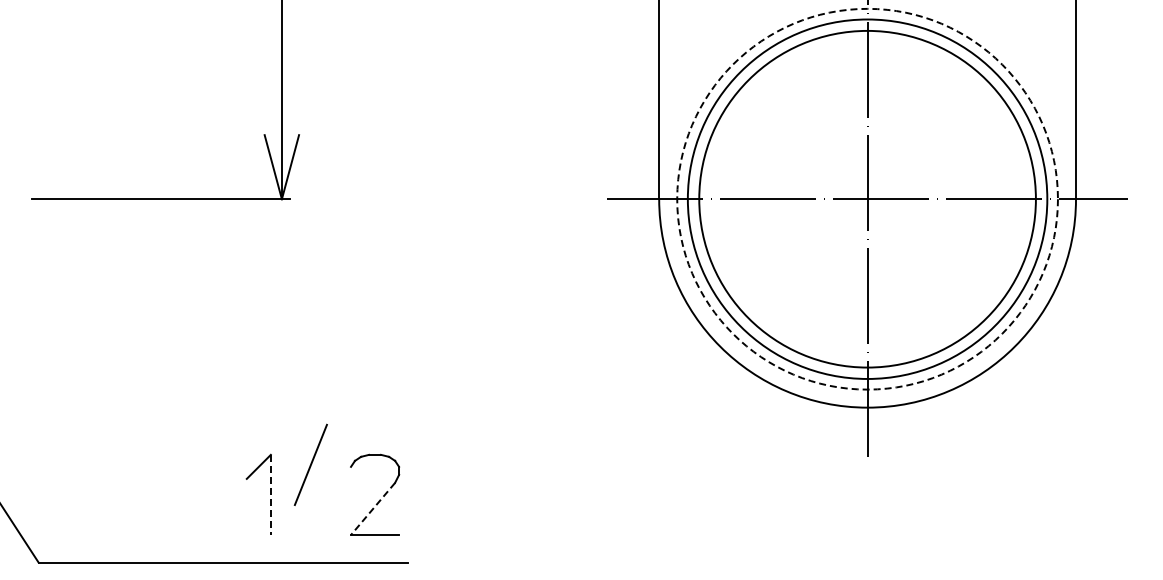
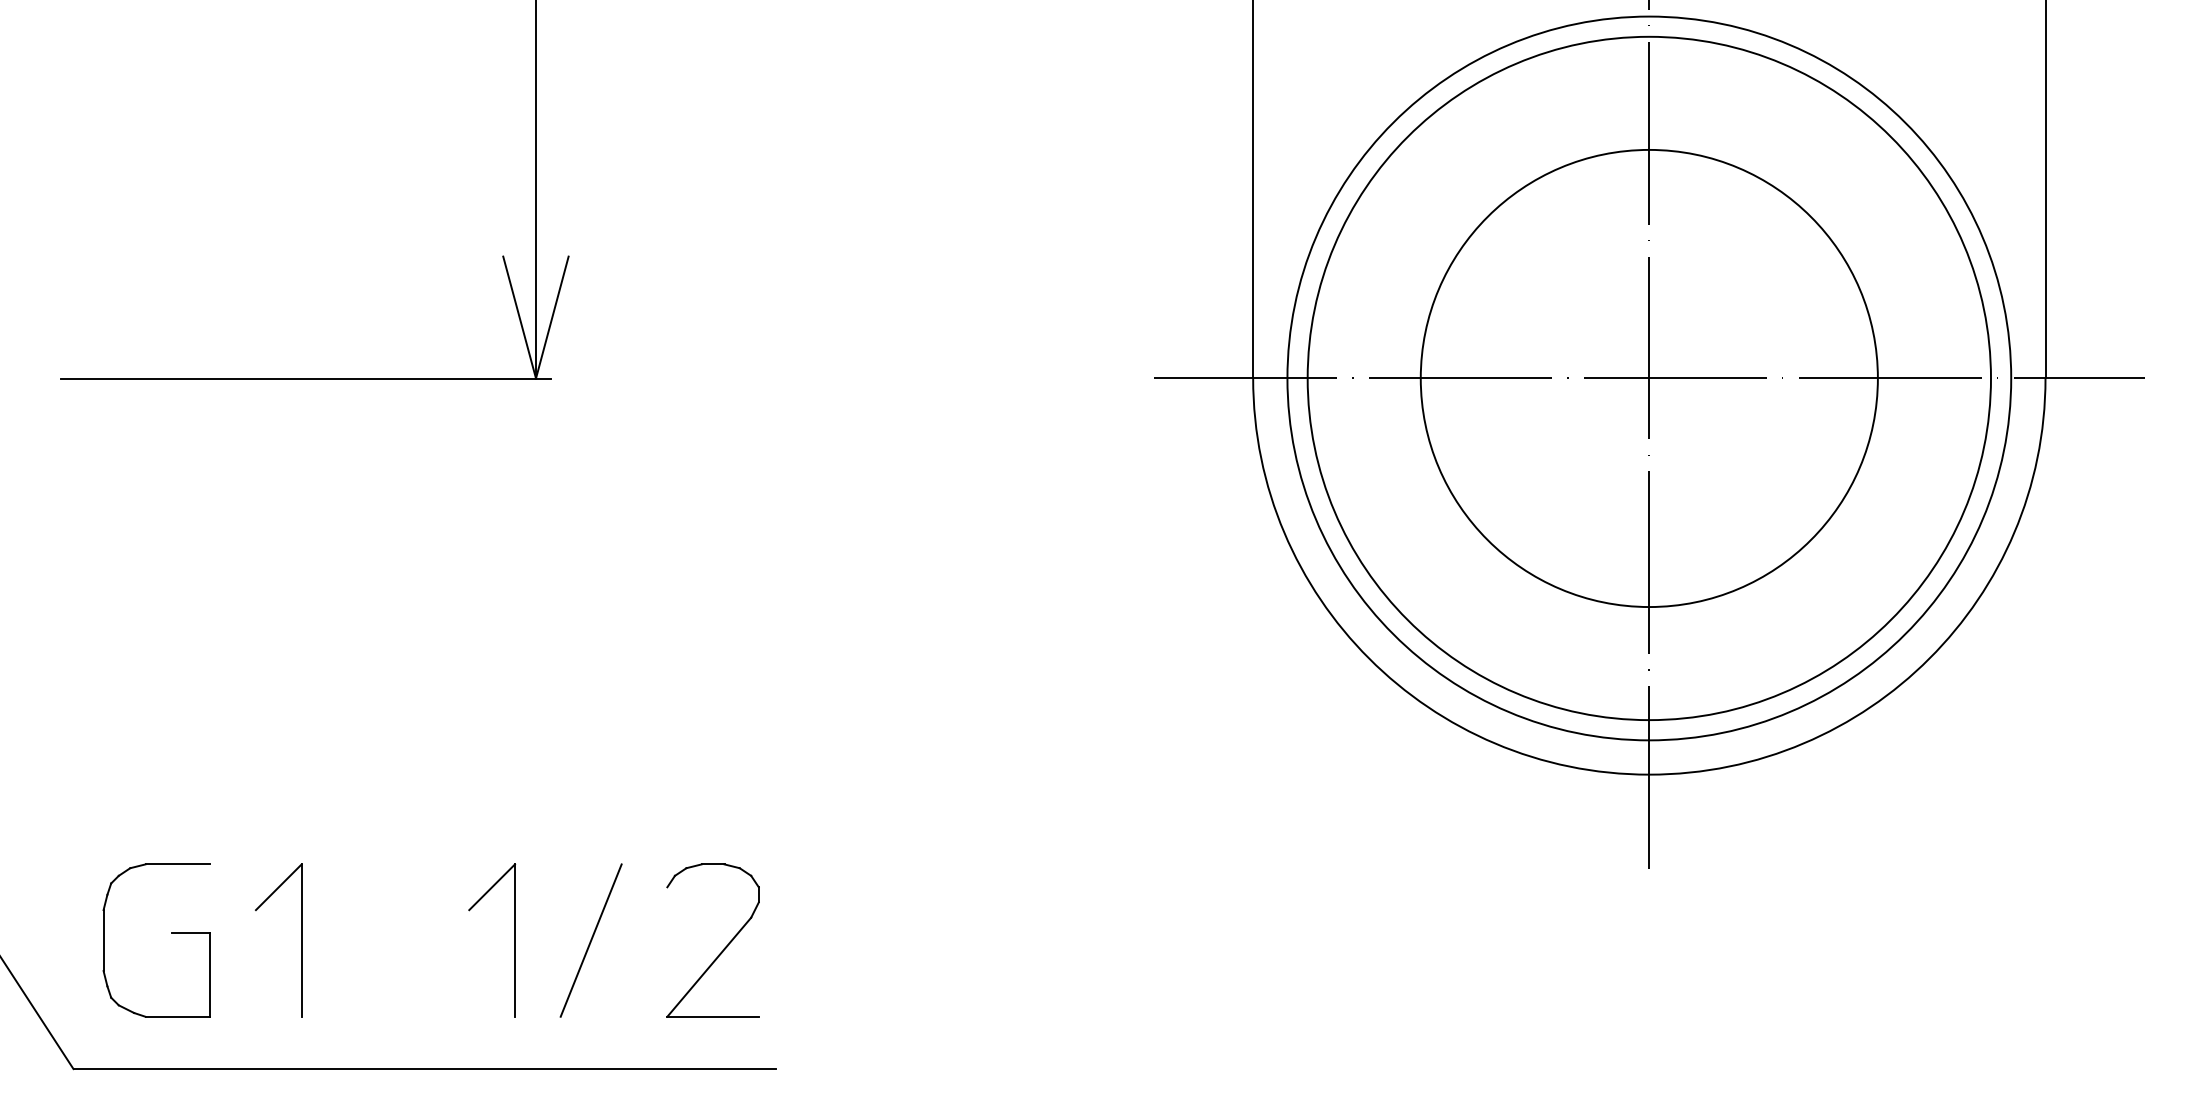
circle: (867, 198) -> (1649, 377), dashed -> solid
circle: (867, 199) -> (1649, 378), size x0.71
line: (310, 464) -> (590, 939), moved
part: (90, 491) -> (172, 934), added
part: (158, 494) -> (301, 939), added
line: (270, 495) -> (514, 941), dashed -> solid
line: (372, 509) -> (708, 968), dashed -> solid

